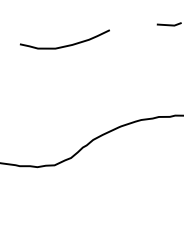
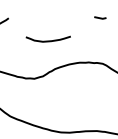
curve: (64, 44) -> (47, 40), moved

